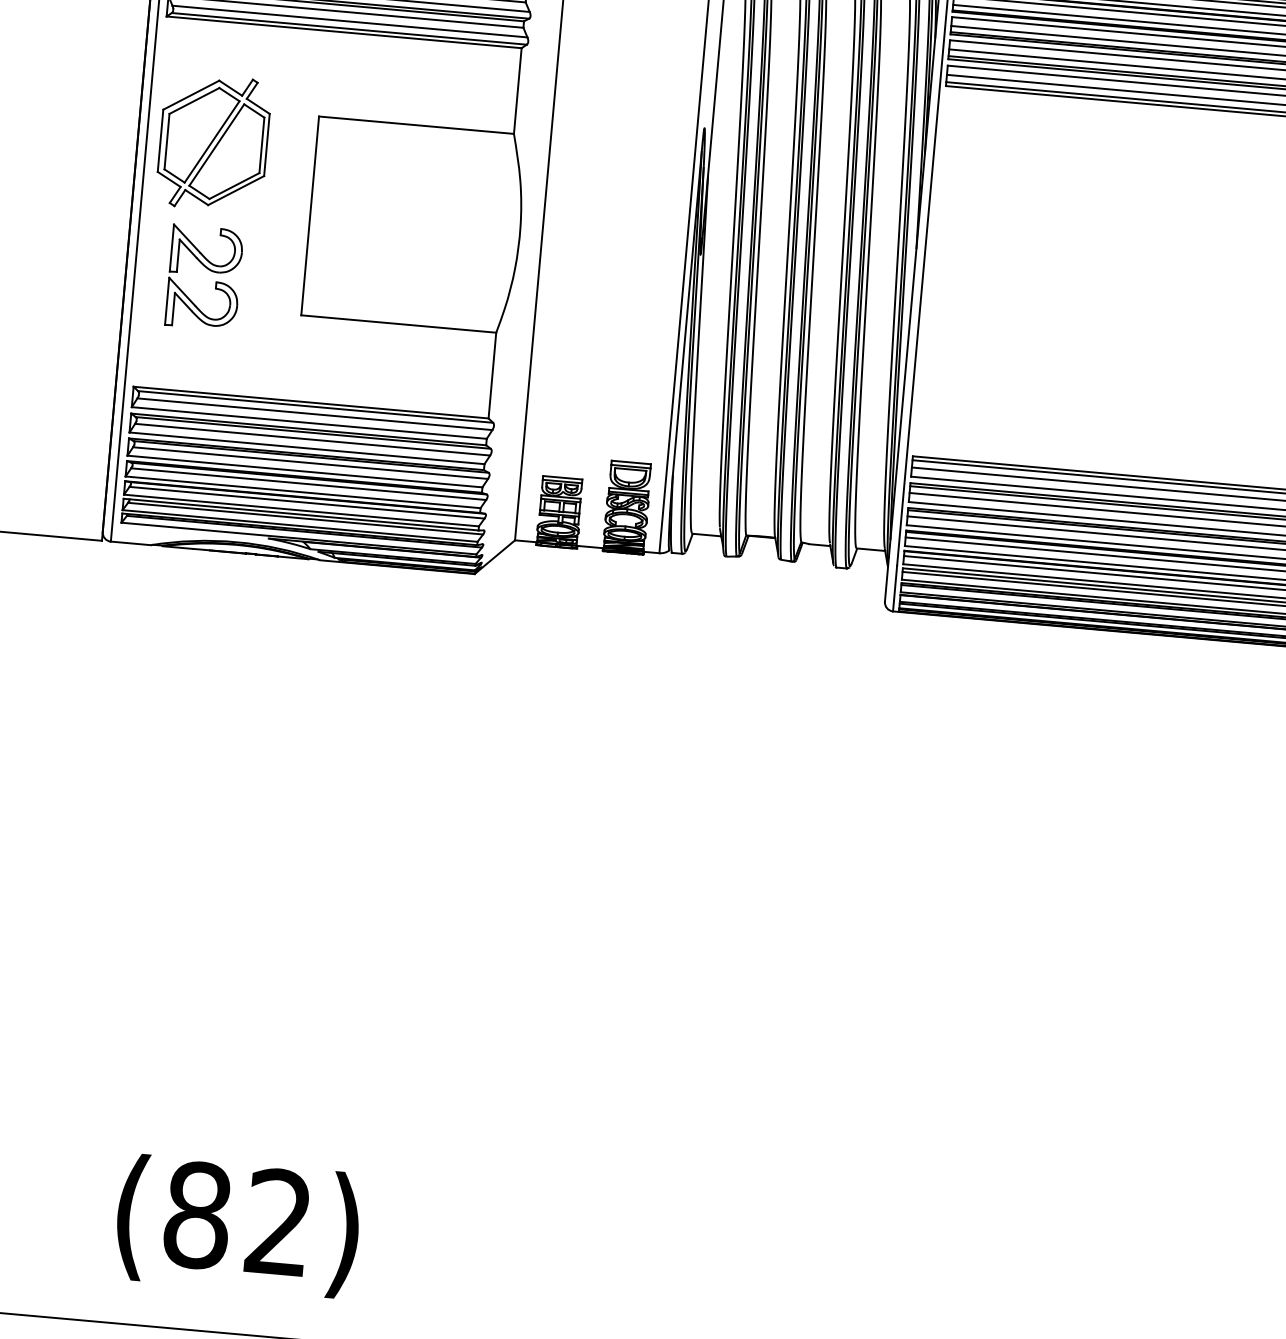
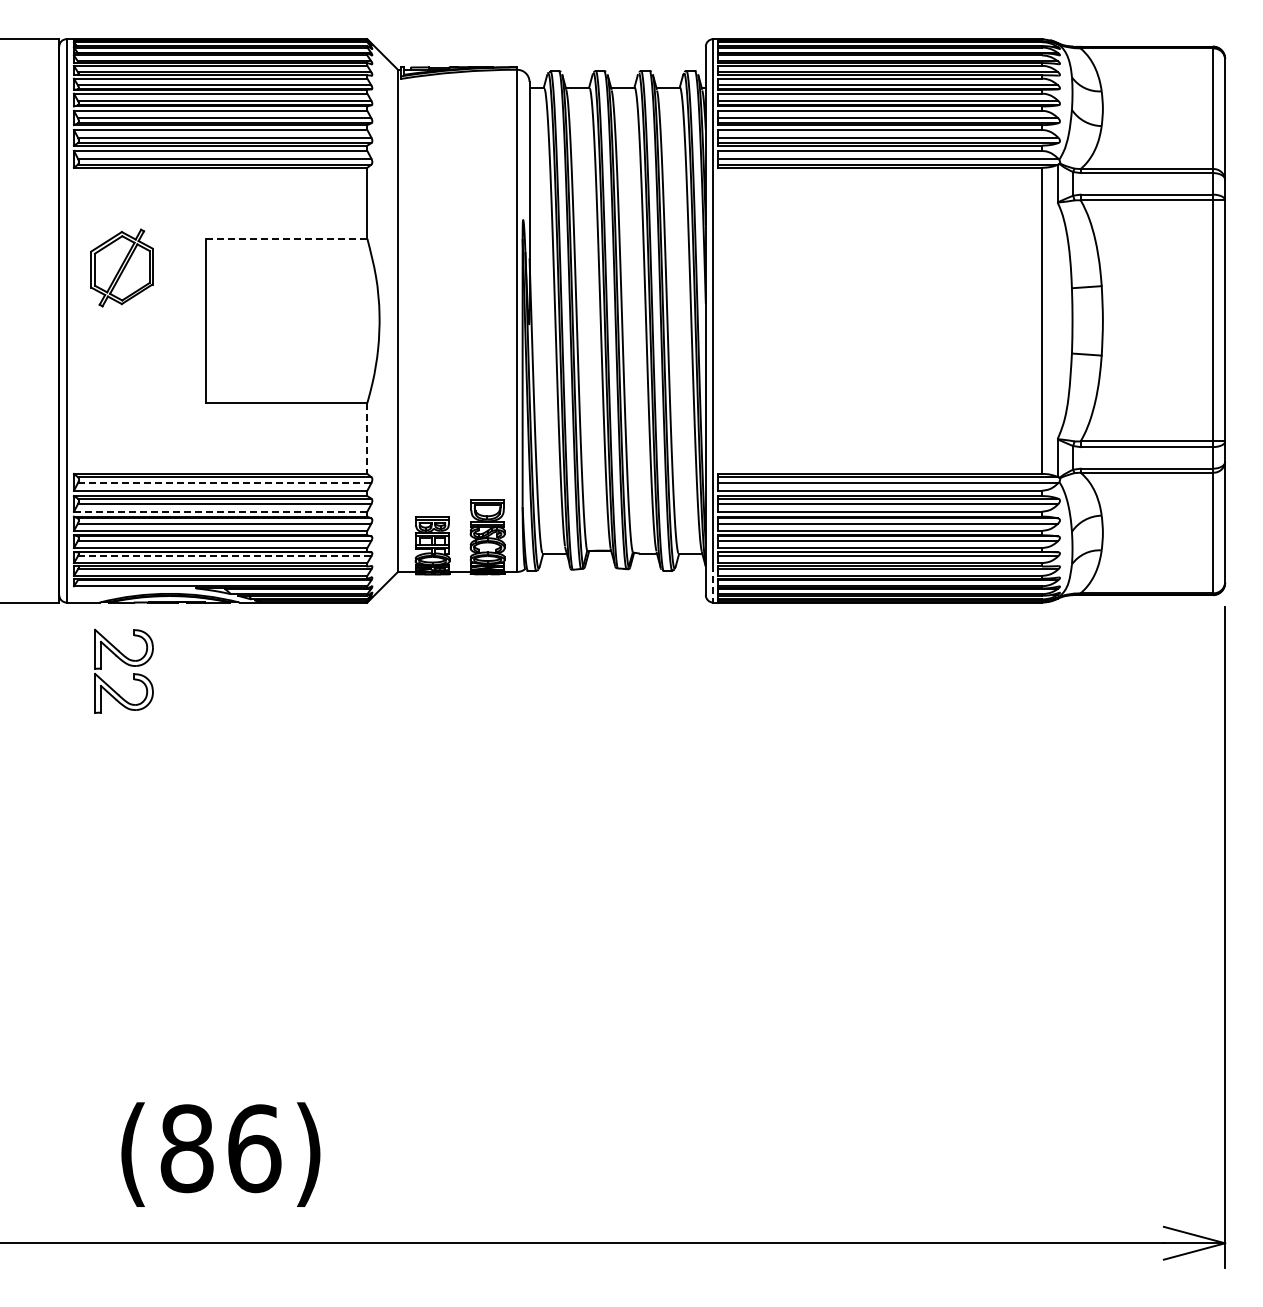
line: (416, 124) -> (286, 238), solid -> dashed
part: (213, 142) -> (121, 267), size x0.7
part: (206, 269) -> (125, 664), moved
line: (492, 375) -> (367, 438), solid -> dashed
line: (314, 414) -> (224, 483), solid -> dashed
line: (306, 448) -> (220, 511), solid -> dashed
line: (306, 502) -> (224, 556), solid -> dashed
line: (895, 588) -> (713, 583), solid -> dashed
text: (279, 1222) -> (254, 1148), (82) -> (86)

